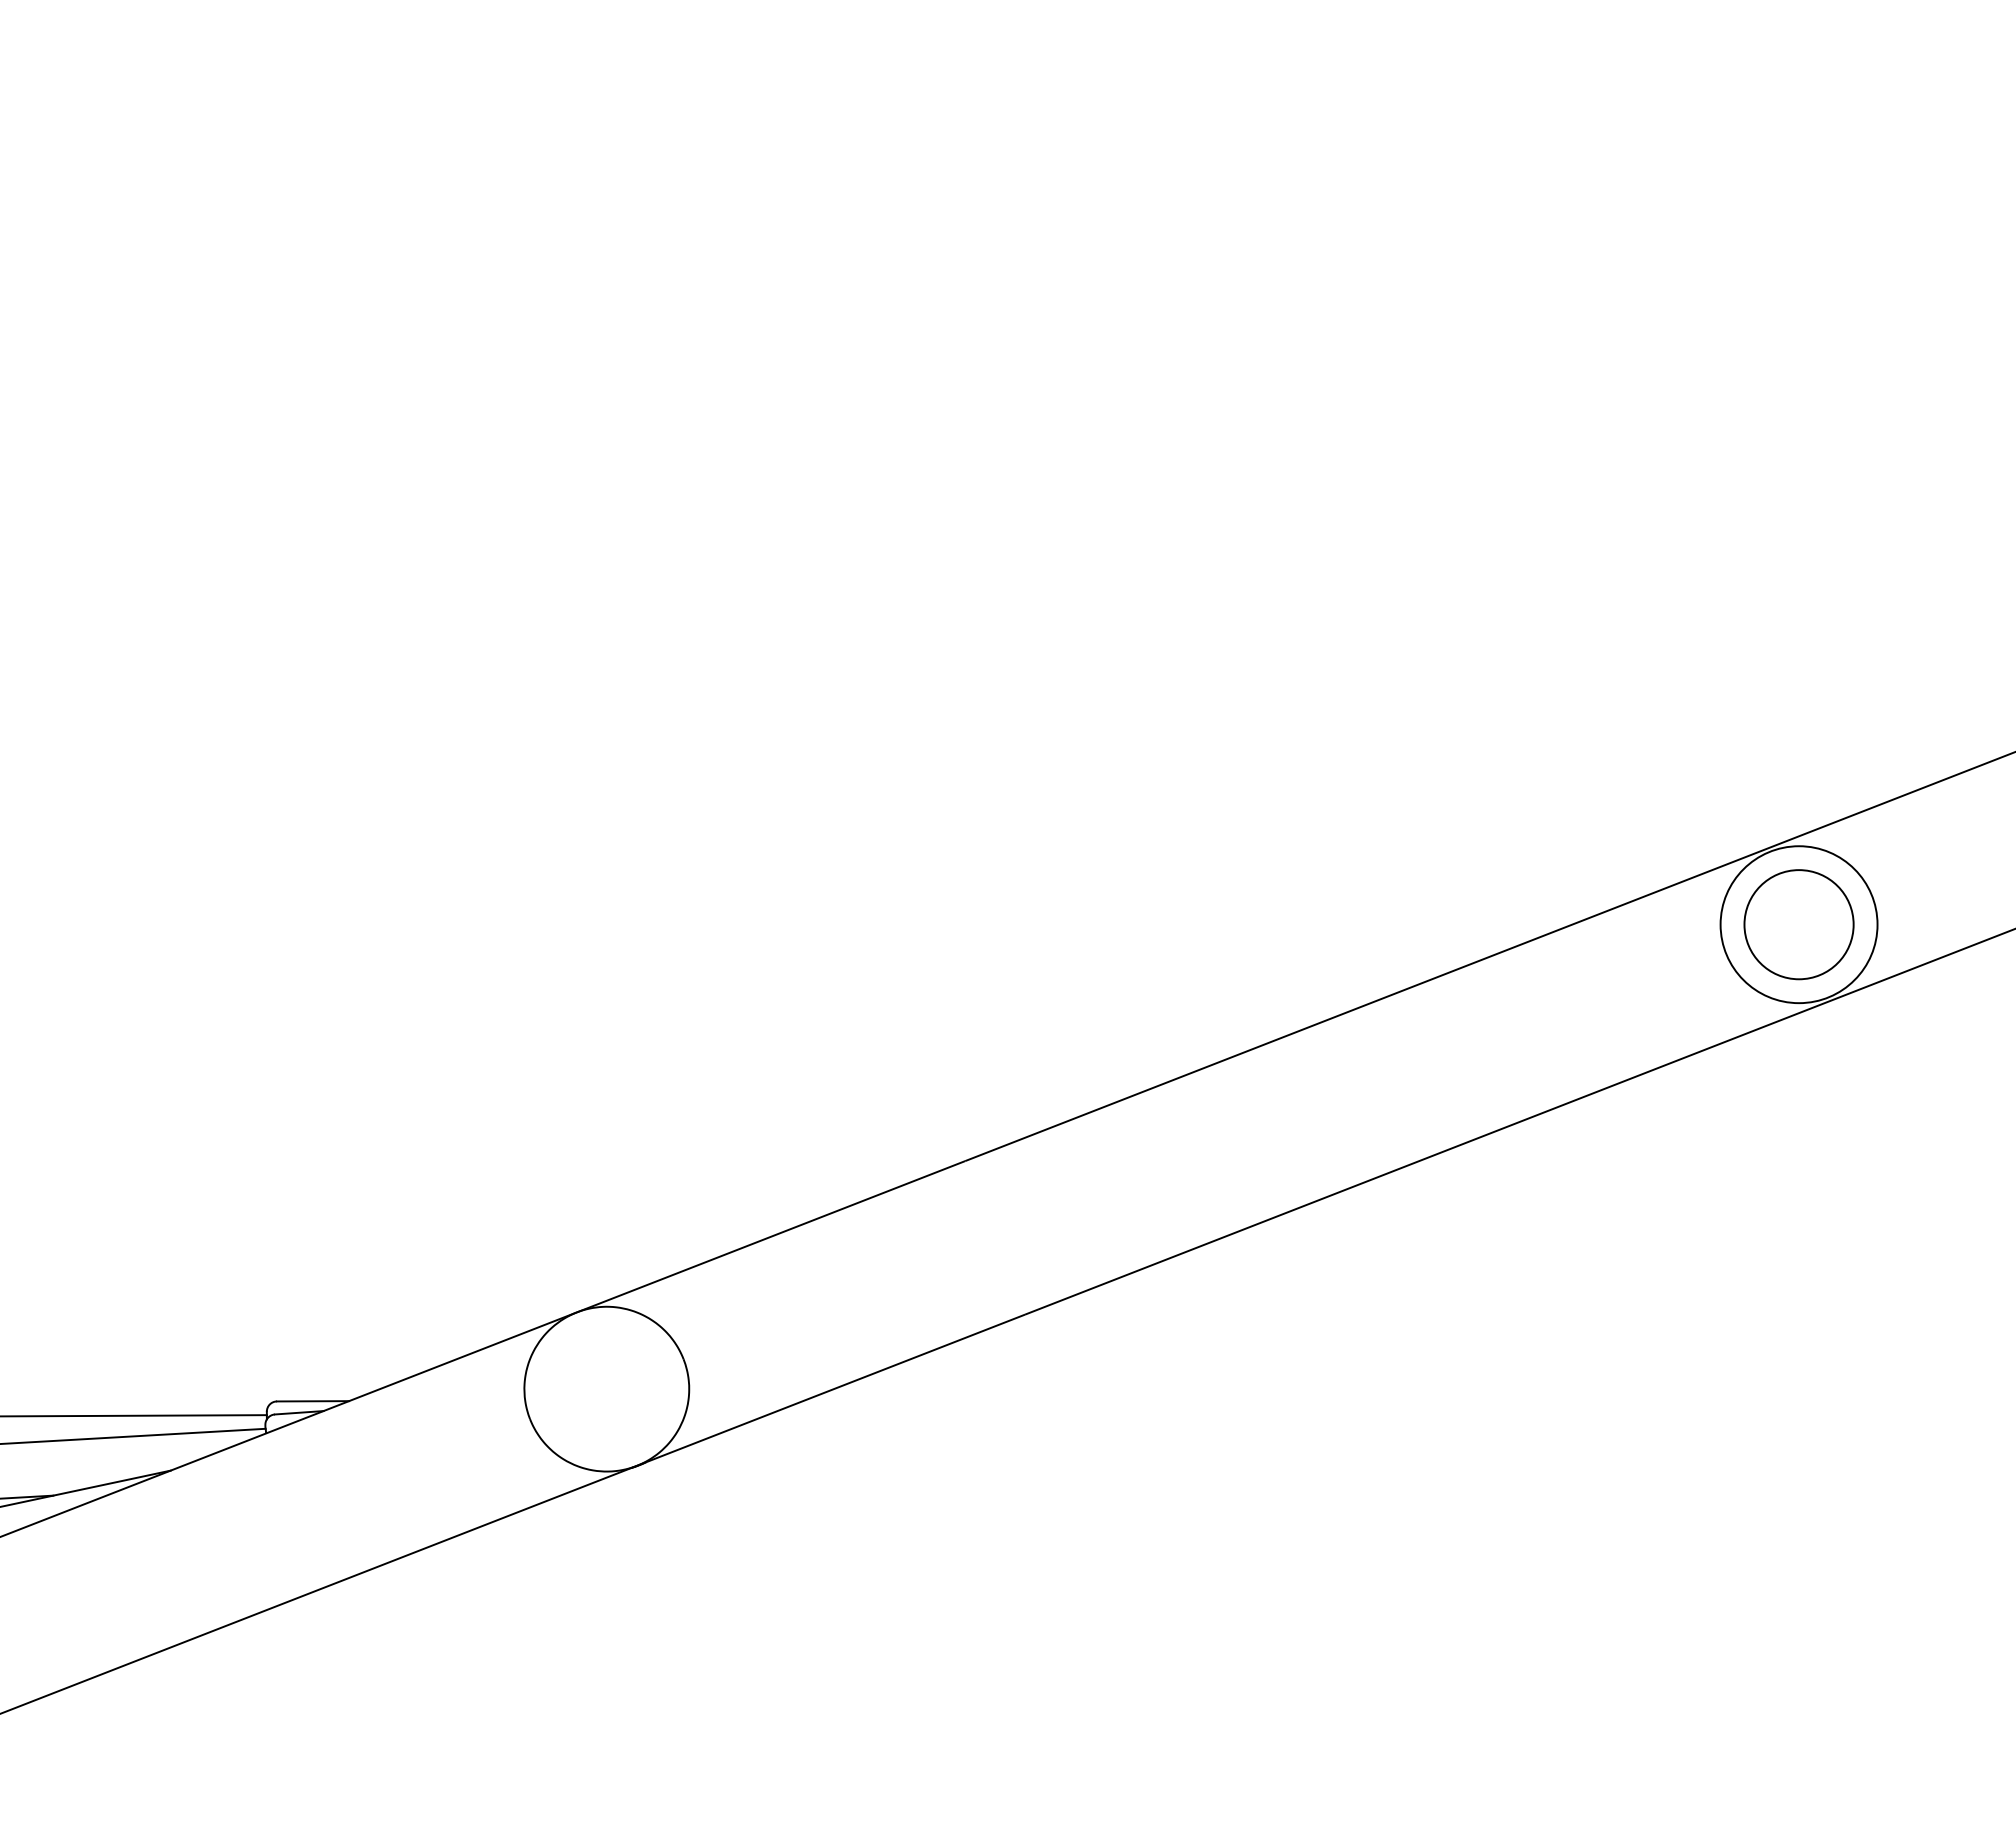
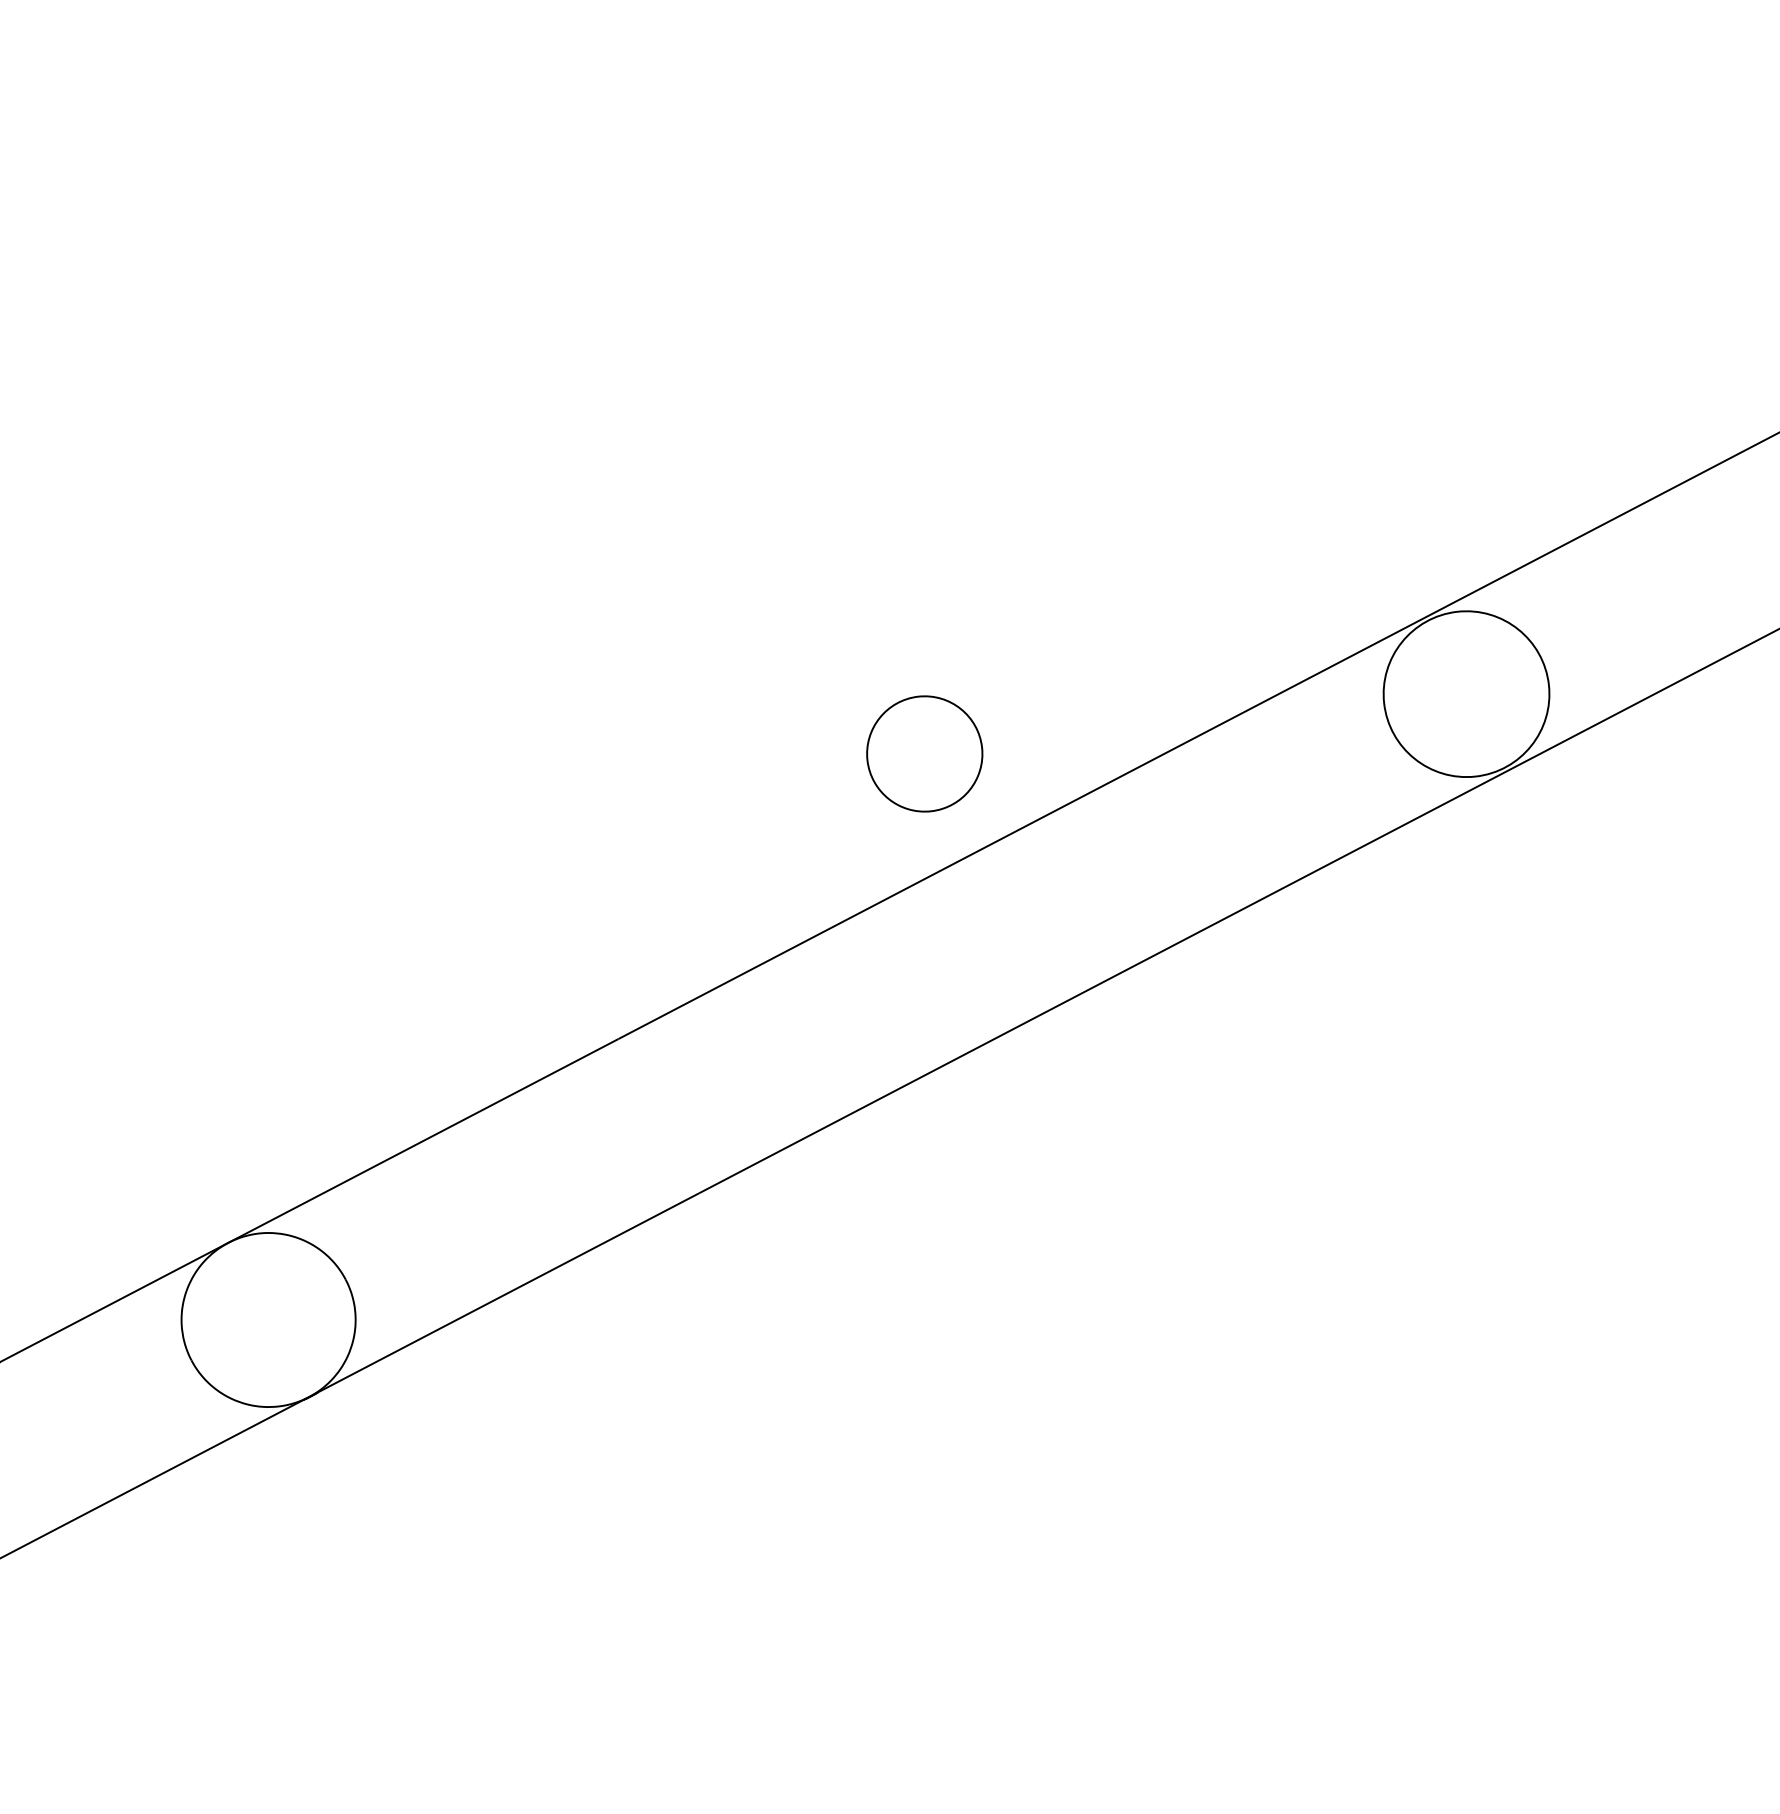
circle: (1798, 924) -> (924, 753), moved

